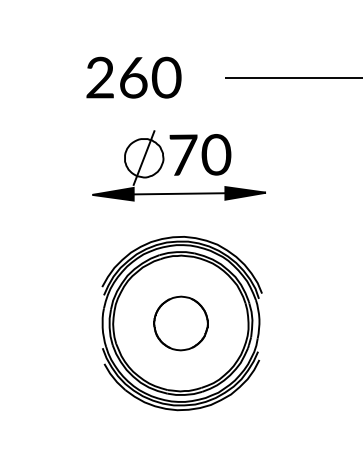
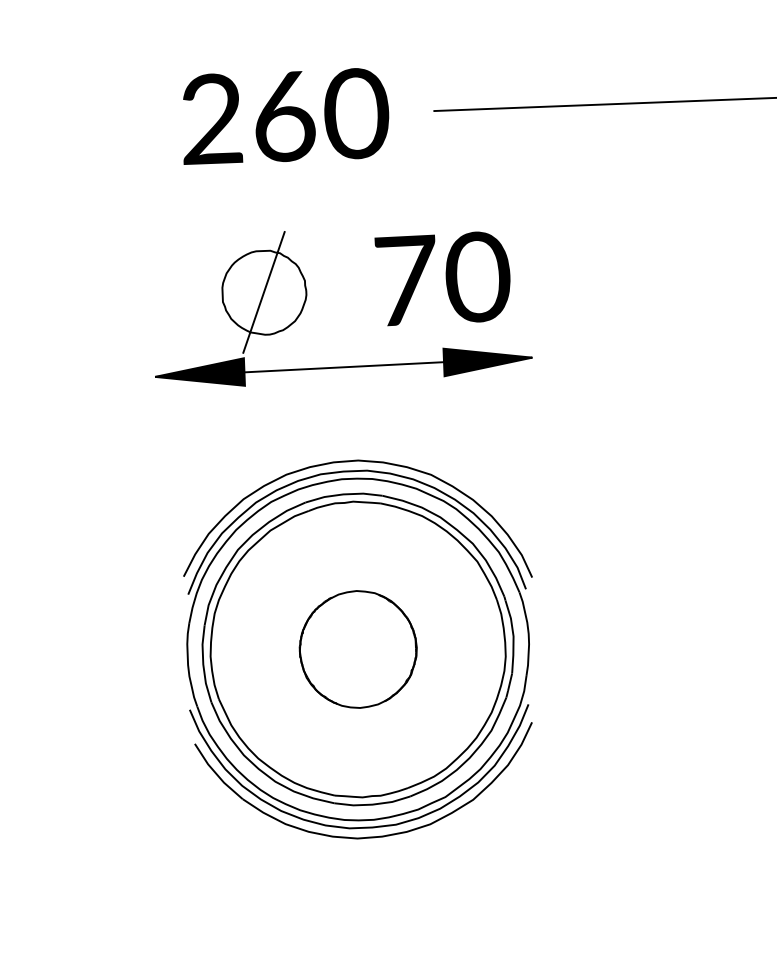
text: (133, 77) -> (284, 115), moved
text: (200, 154) -> (443, 277), moved

